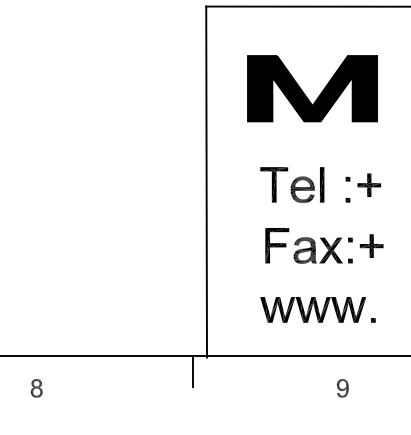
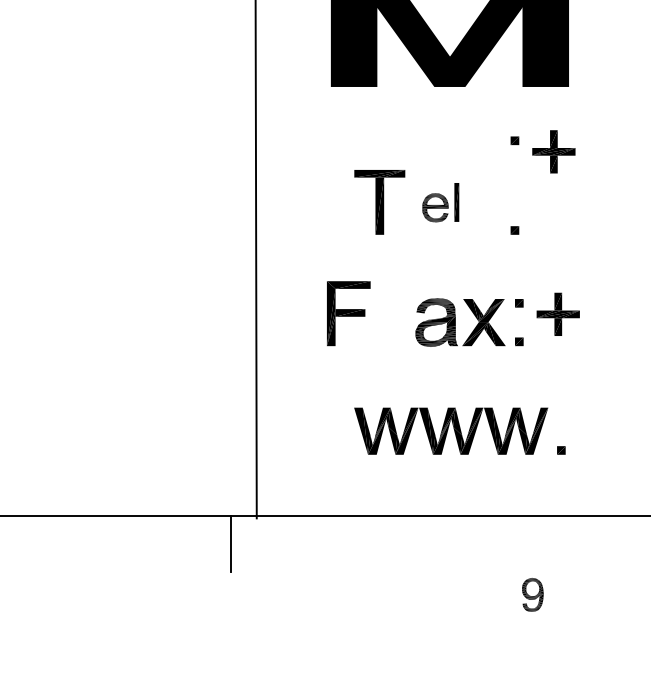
part: (307, 184) -> (440, 201), size x0.6
part: (363, 184) -> (543, 150), moved
part: (277, 245) -> (349, 313), moved
part: (342, 388) -> (532, 595), moved

